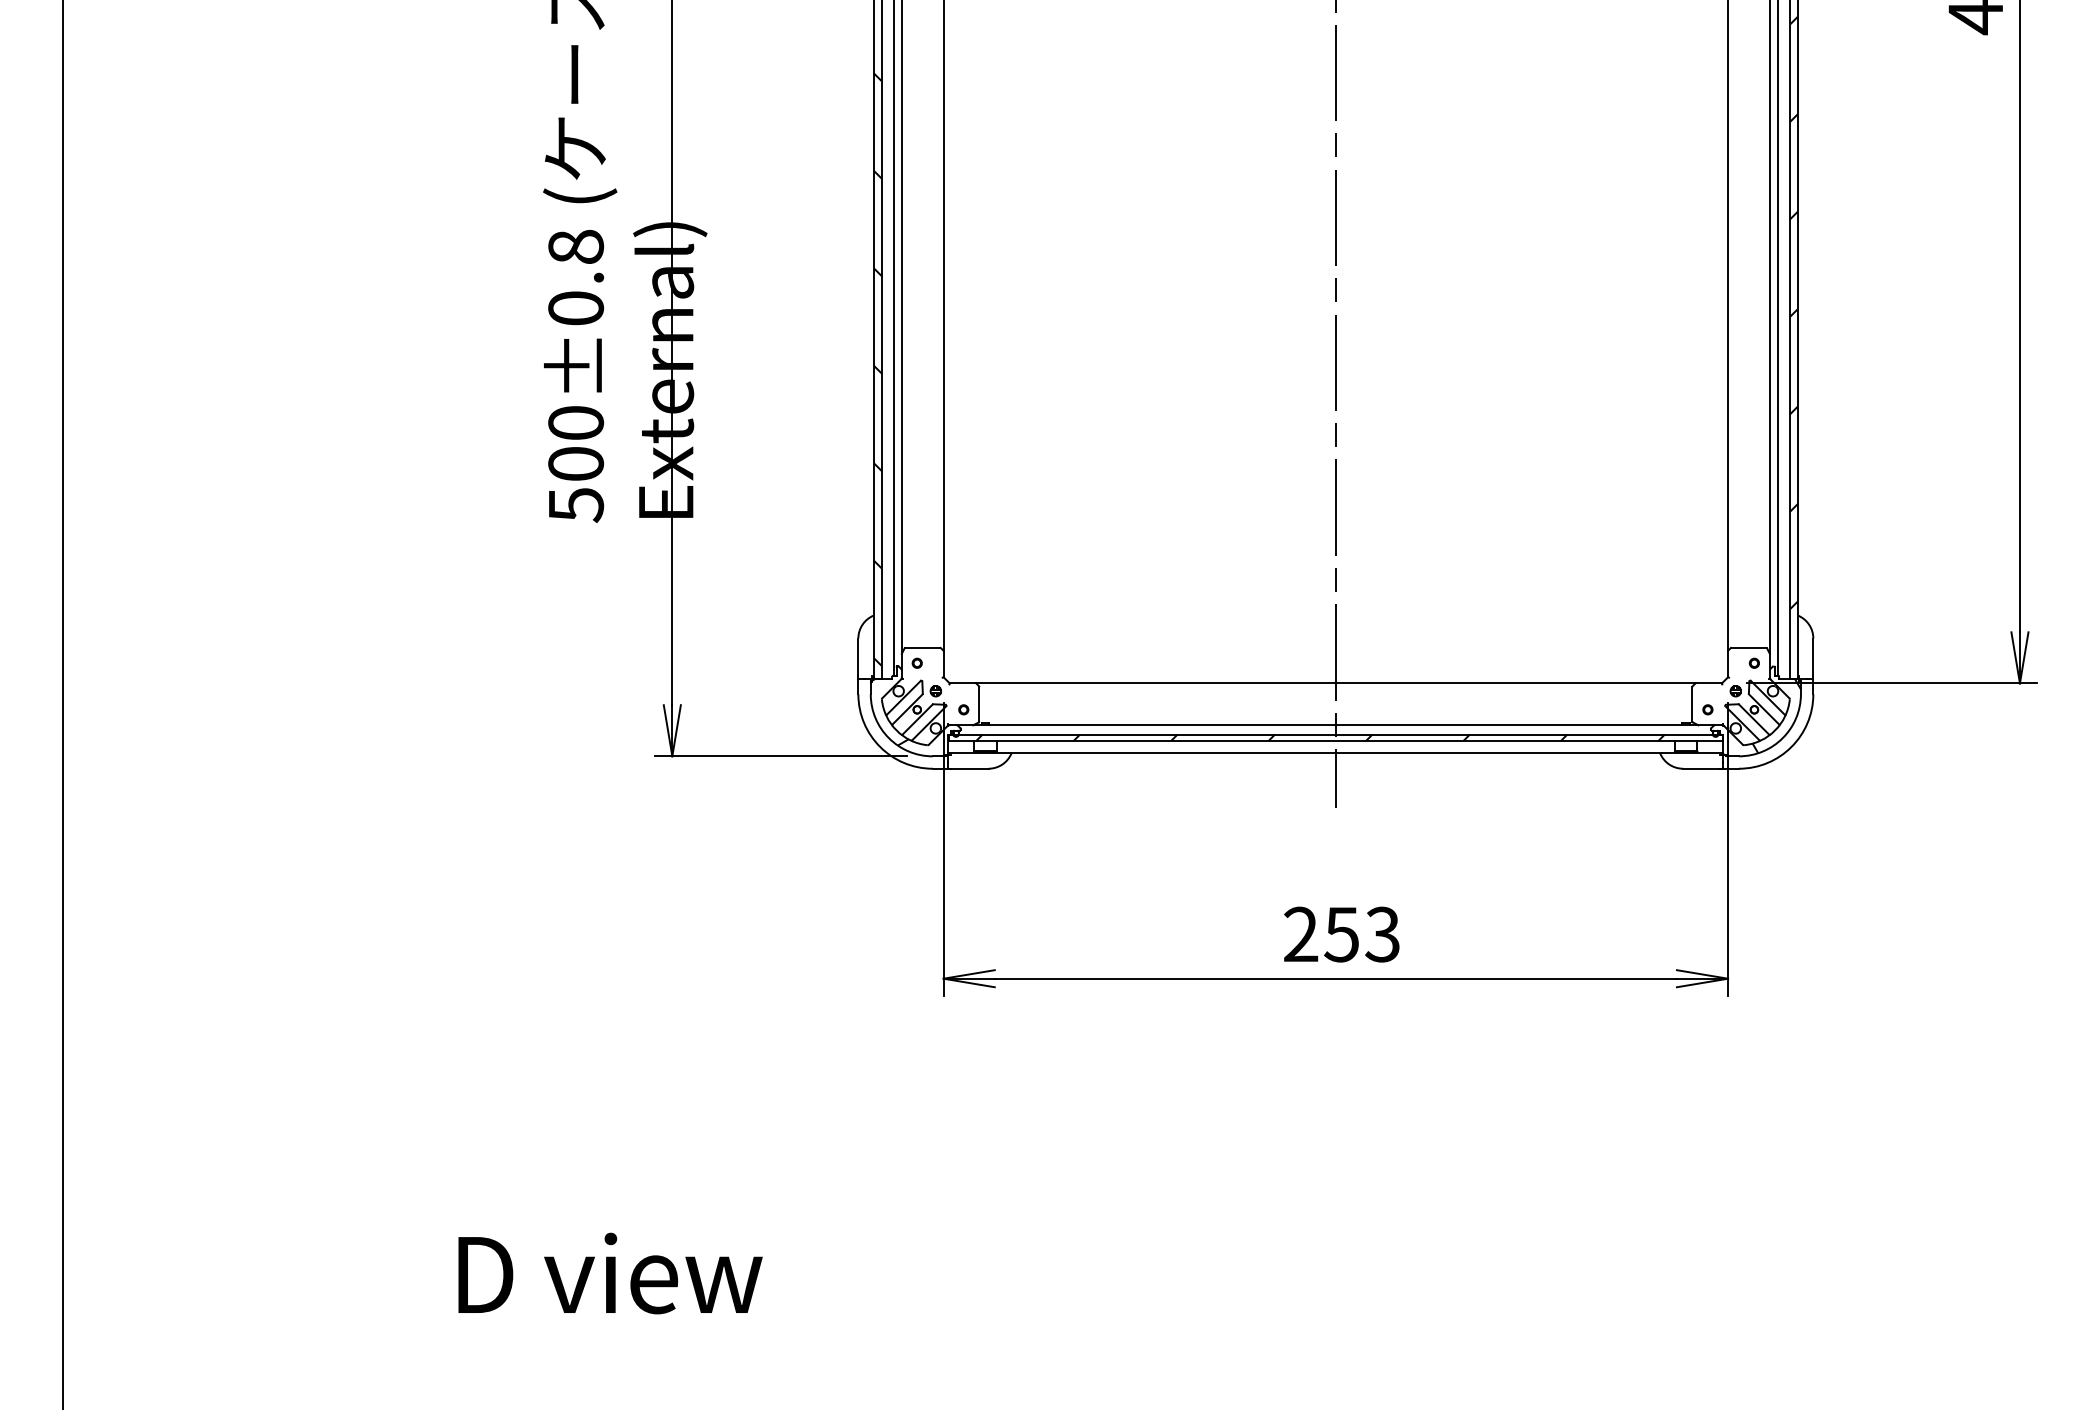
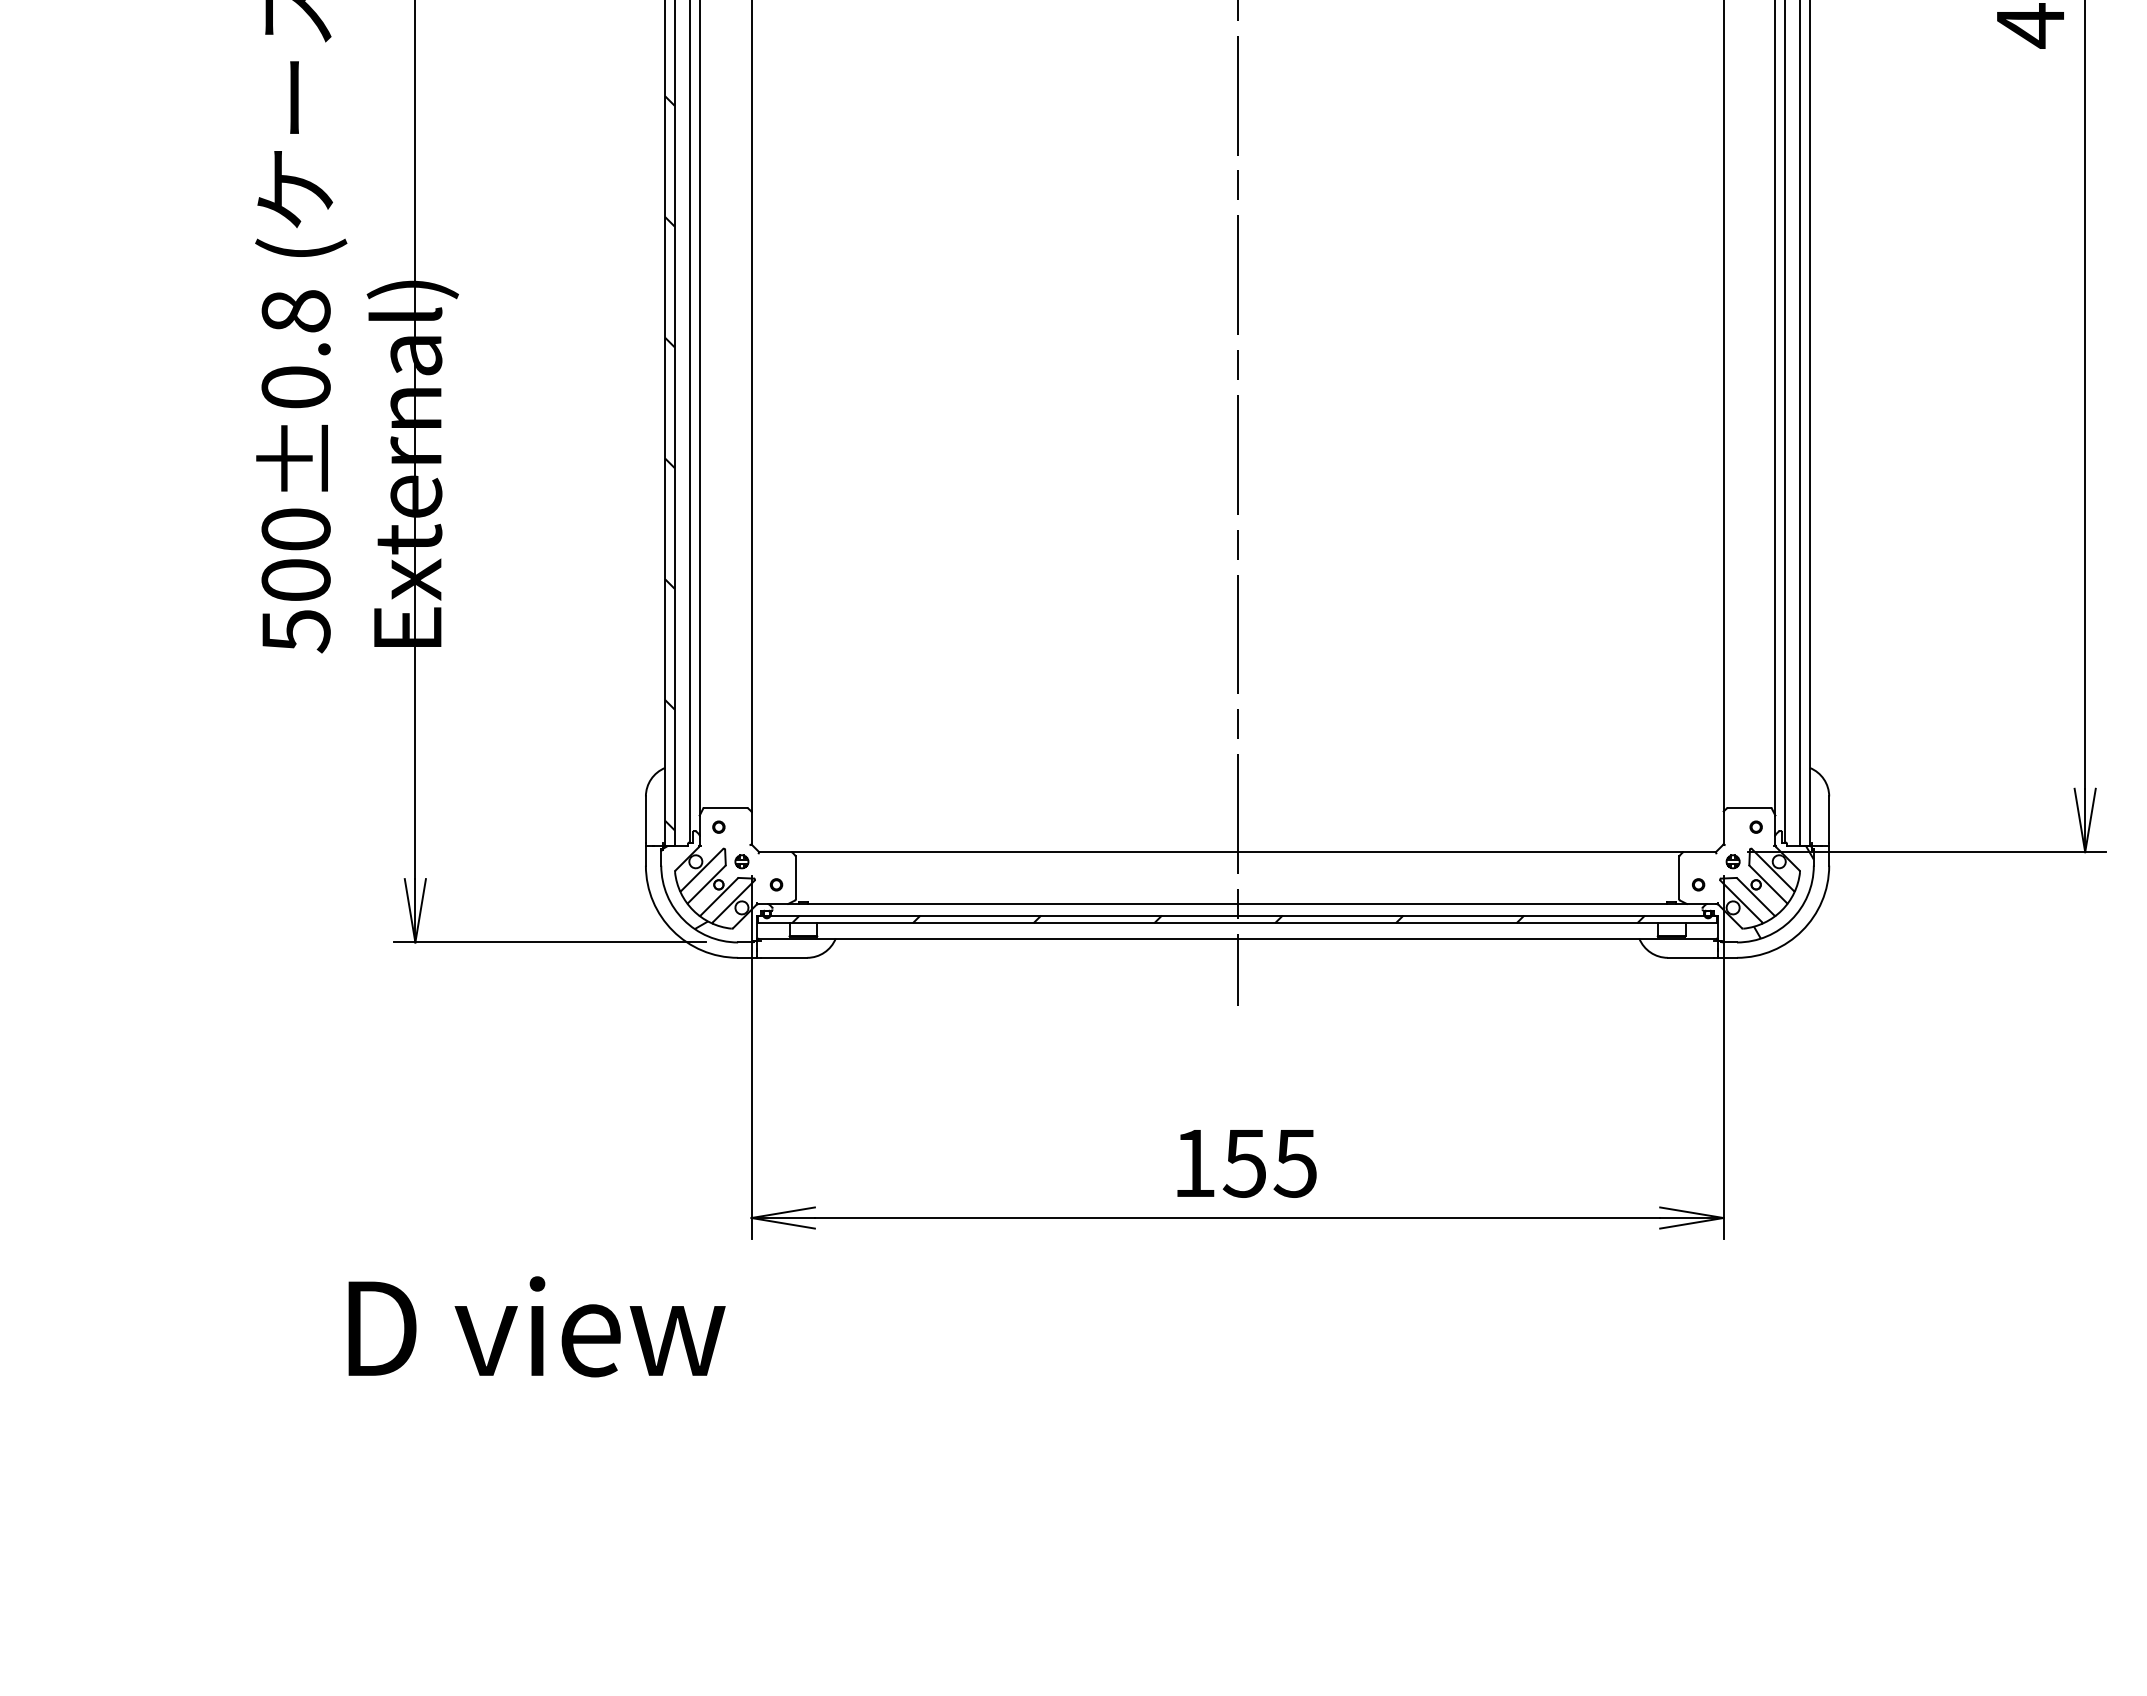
hatch: (1793, 312) -> (1804, 392), removed
text: (1341, 934) -> (1244, 1163), 253 -> 155
text: (610, 1273) -> (537, 1326), moved

